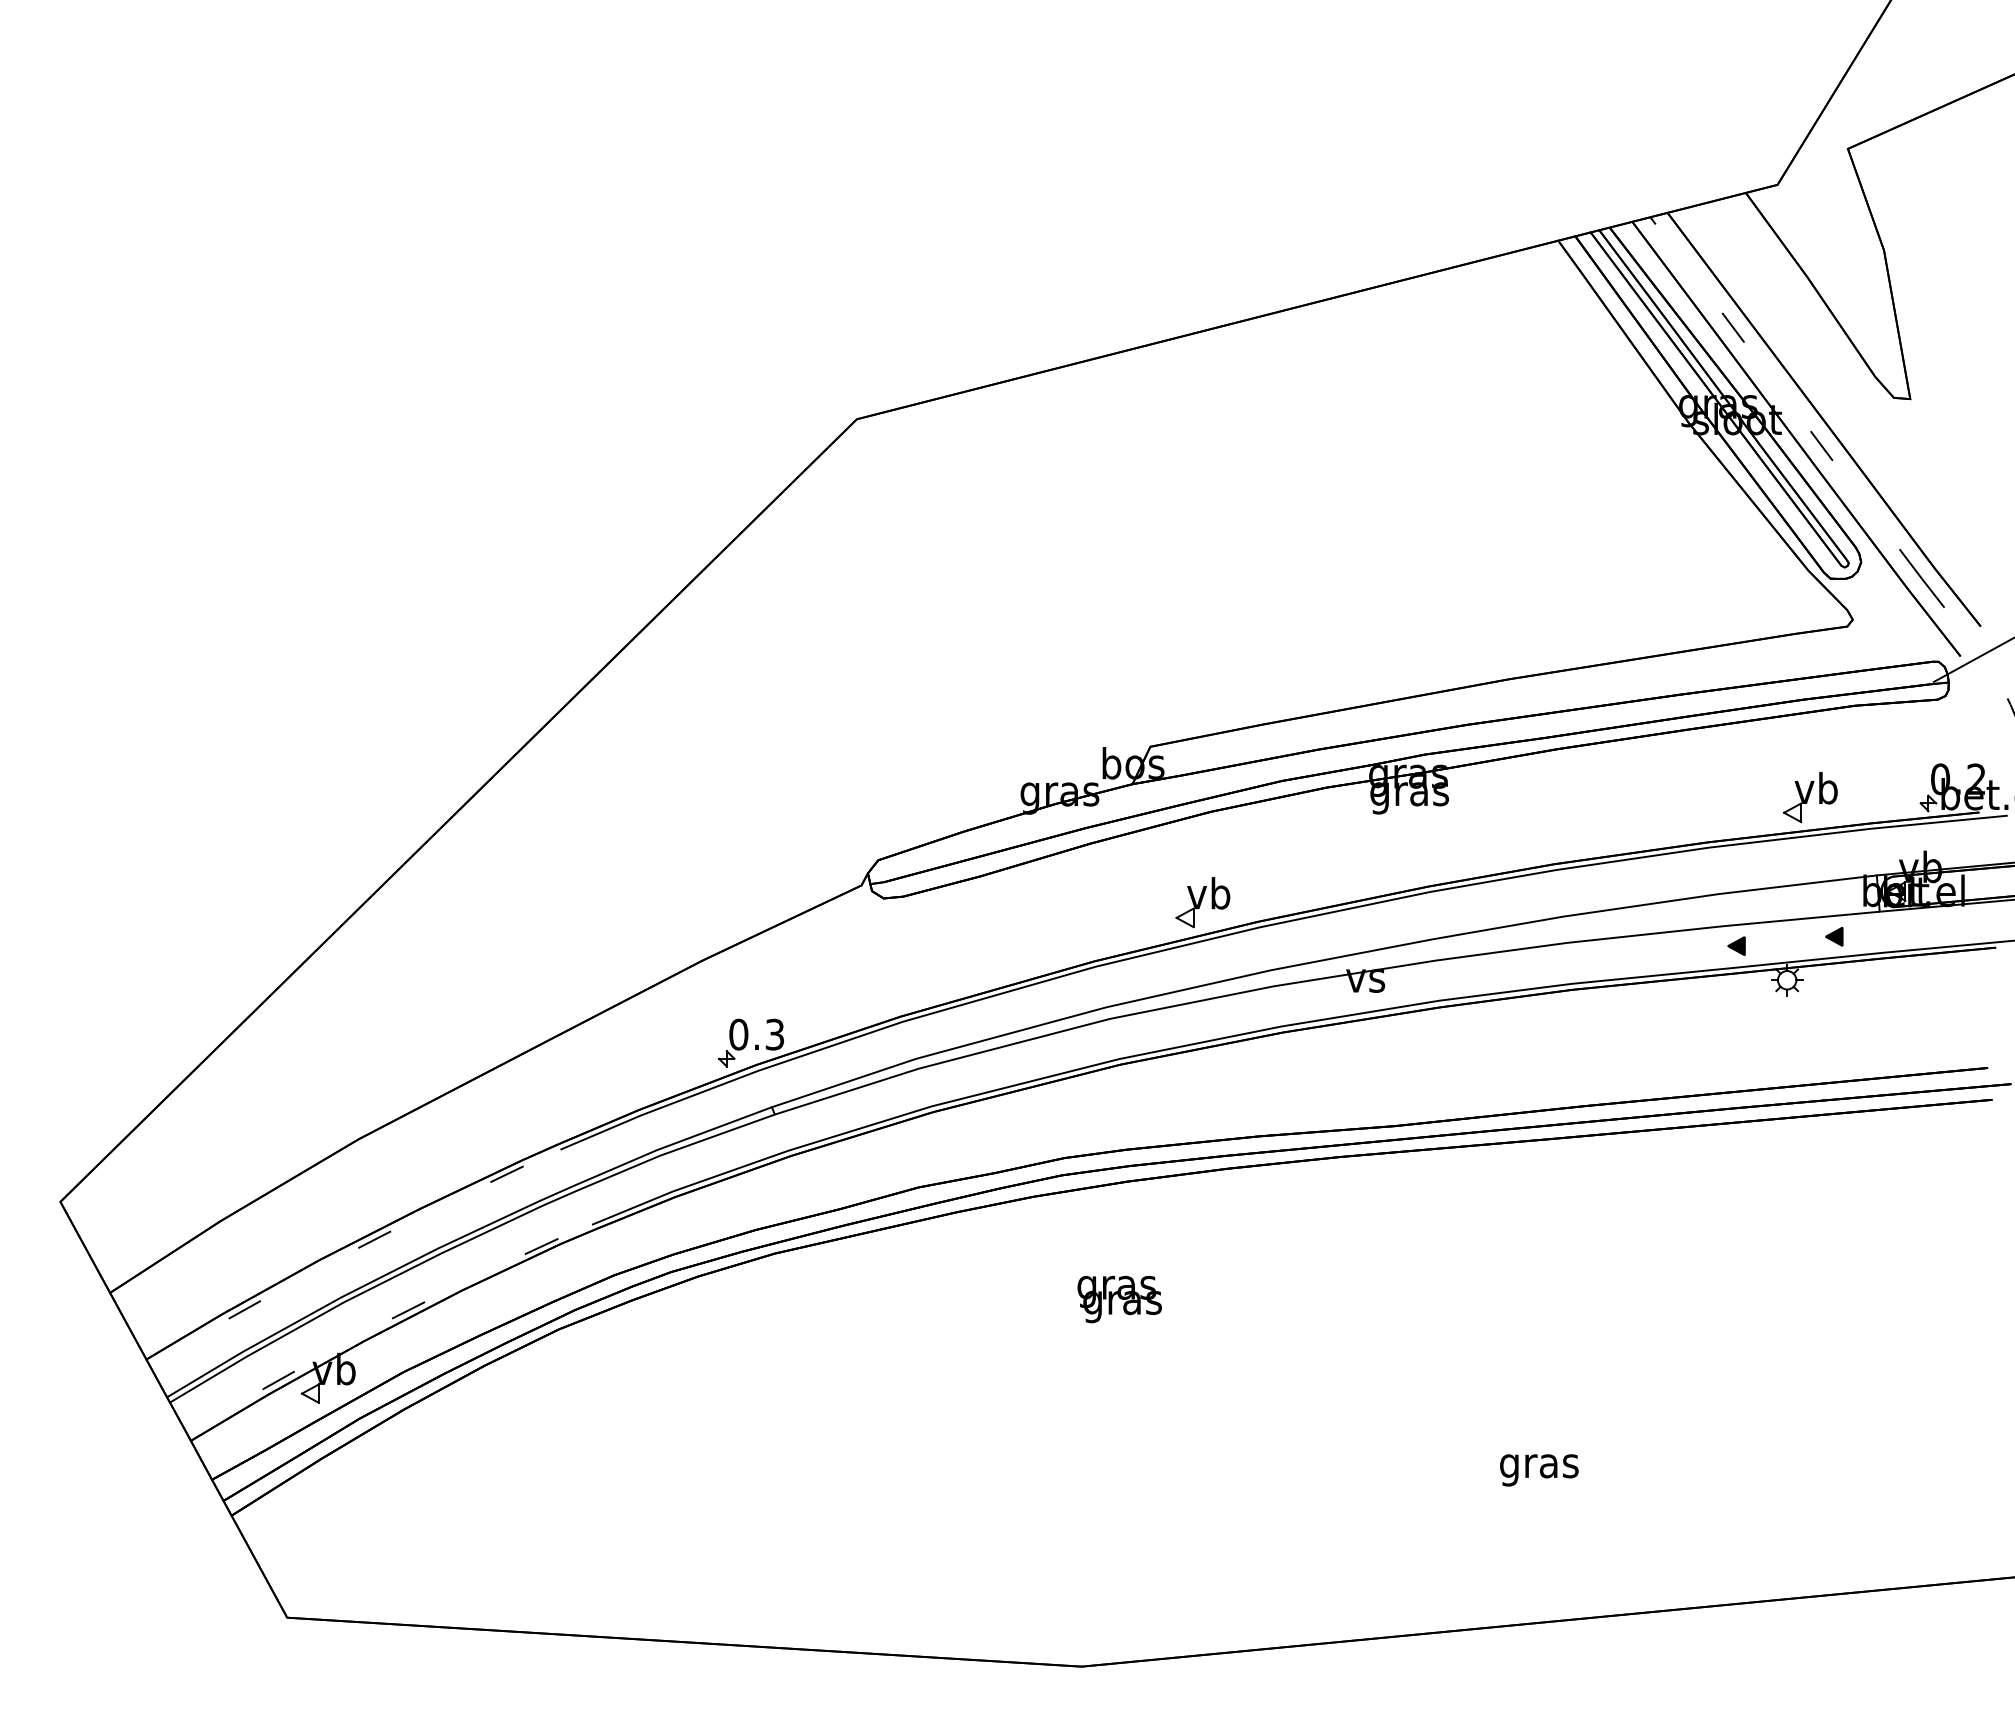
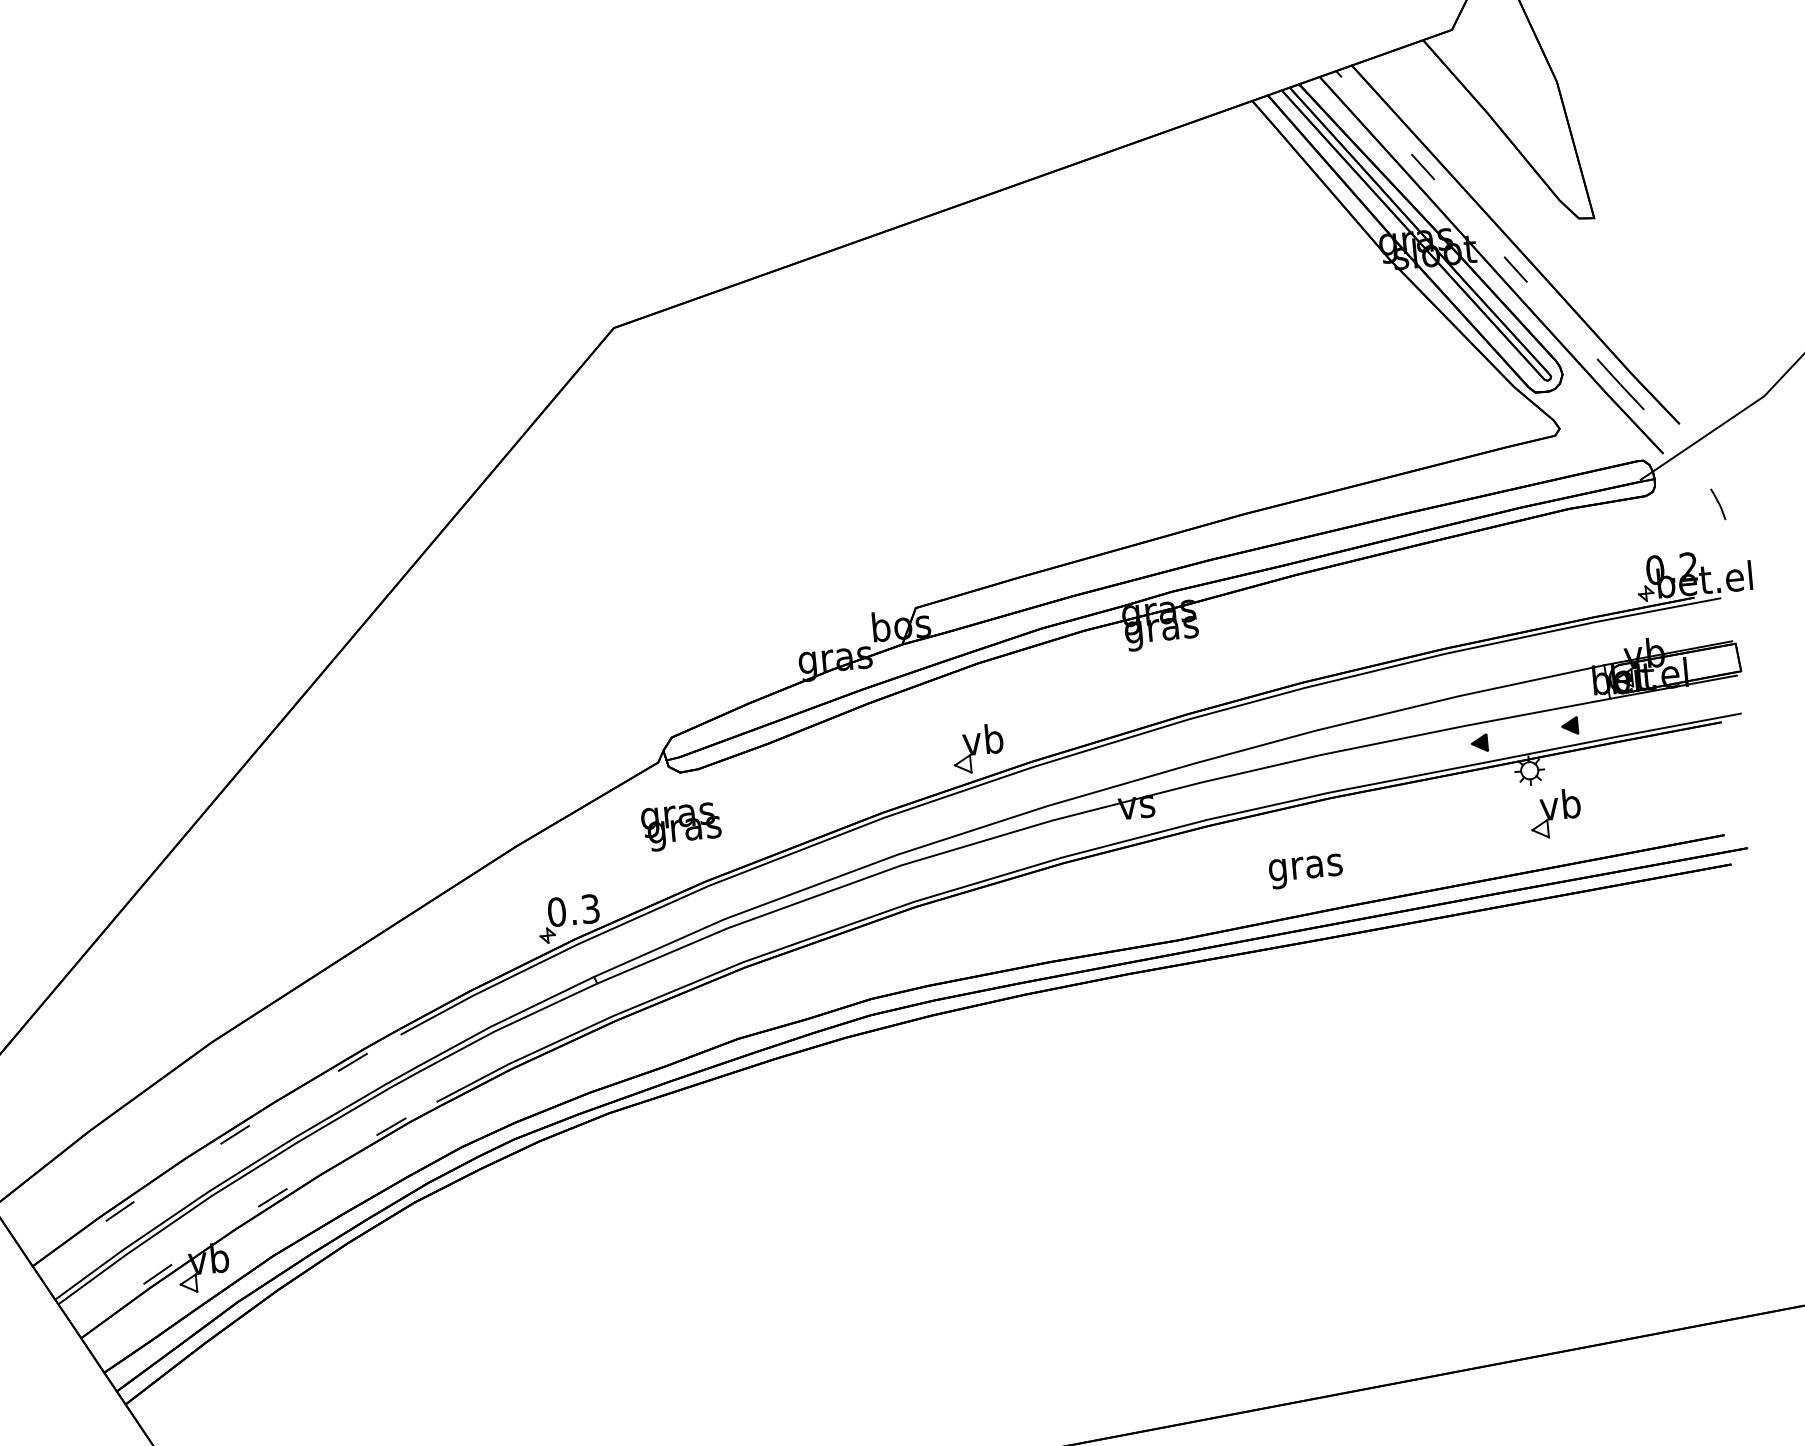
part: (1810, 797) -> (1555, 813), moved
text: (1119, 1299) -> (681, 827), moved
text: (1539, 1470) -> (1306, 871), moved

